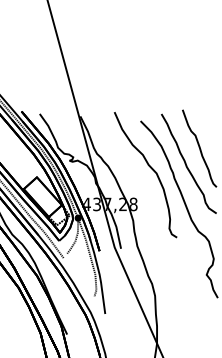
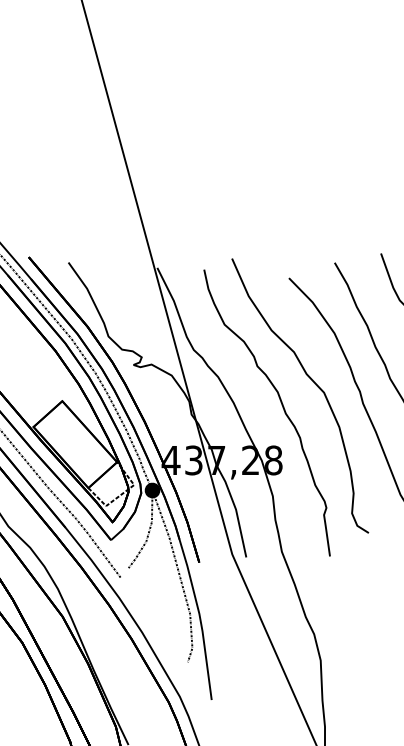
curve: (136, 179) -> (280, 405), added

